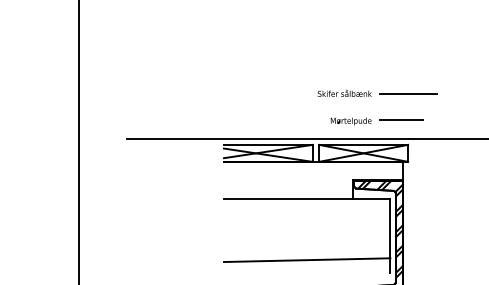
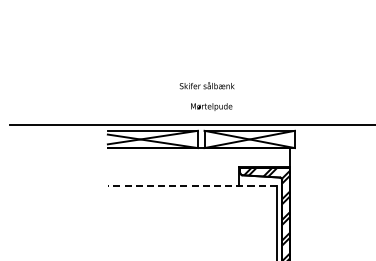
text: (344, 92) -> (206, 84), moved
line: (408, 93) -> (295, 78), removed
line: (401, 120) -> (288, 106), removed
text: (350, 121) -> (210, 107), moved
line: (306, 198) -> (191, 185), solid -> dashed
line: (306, 260) -> (191, 248), removed

